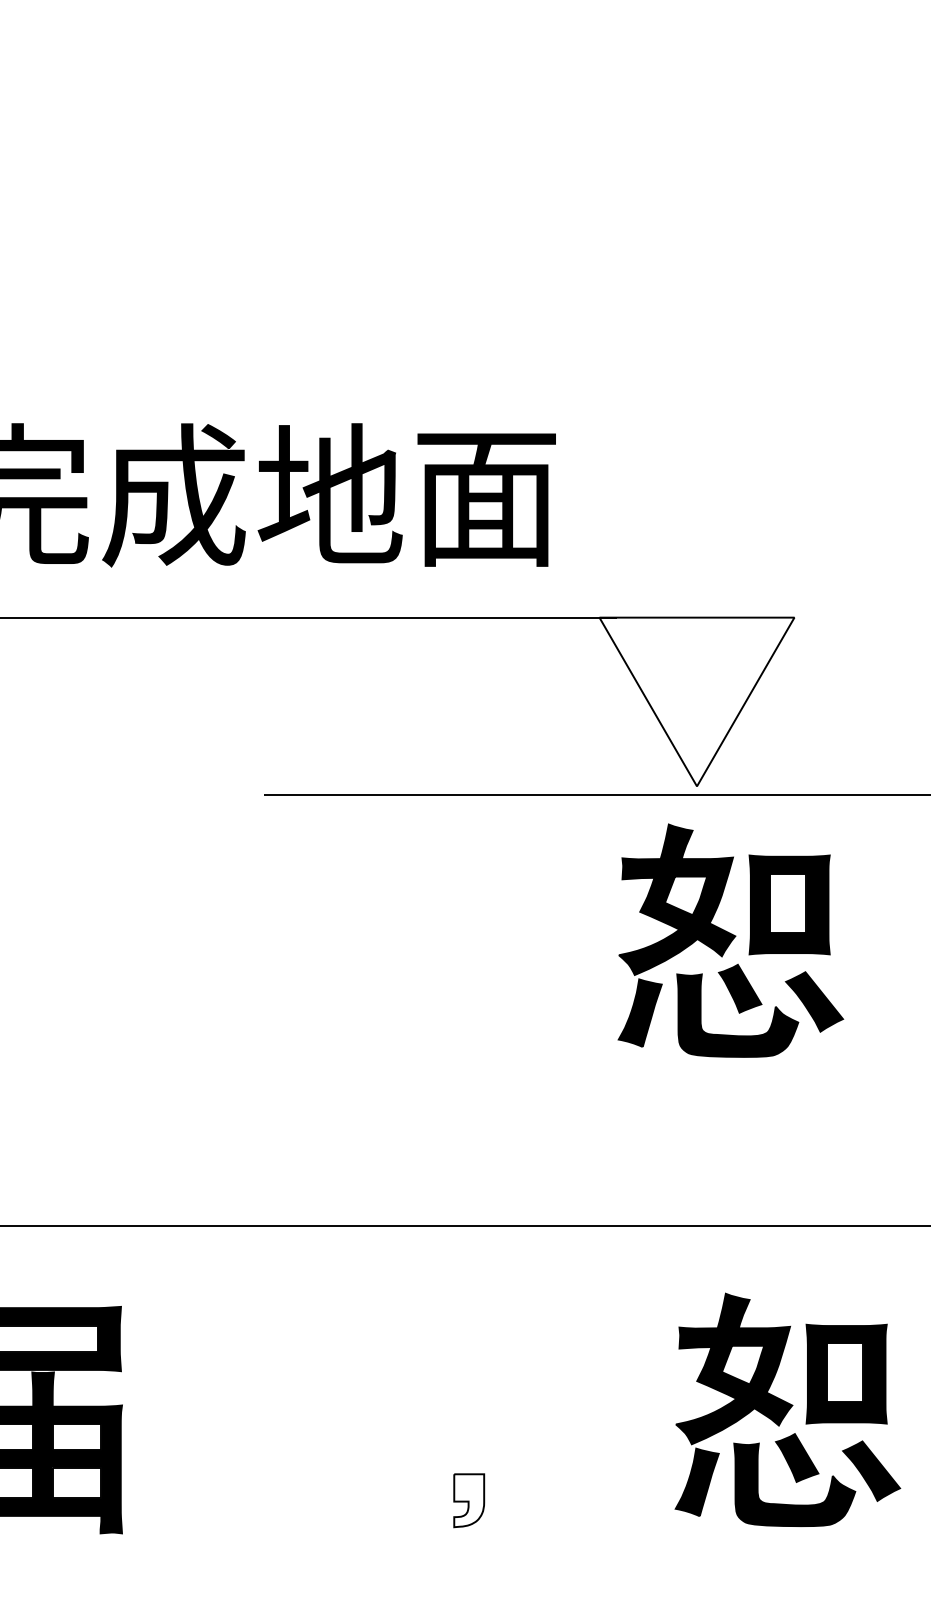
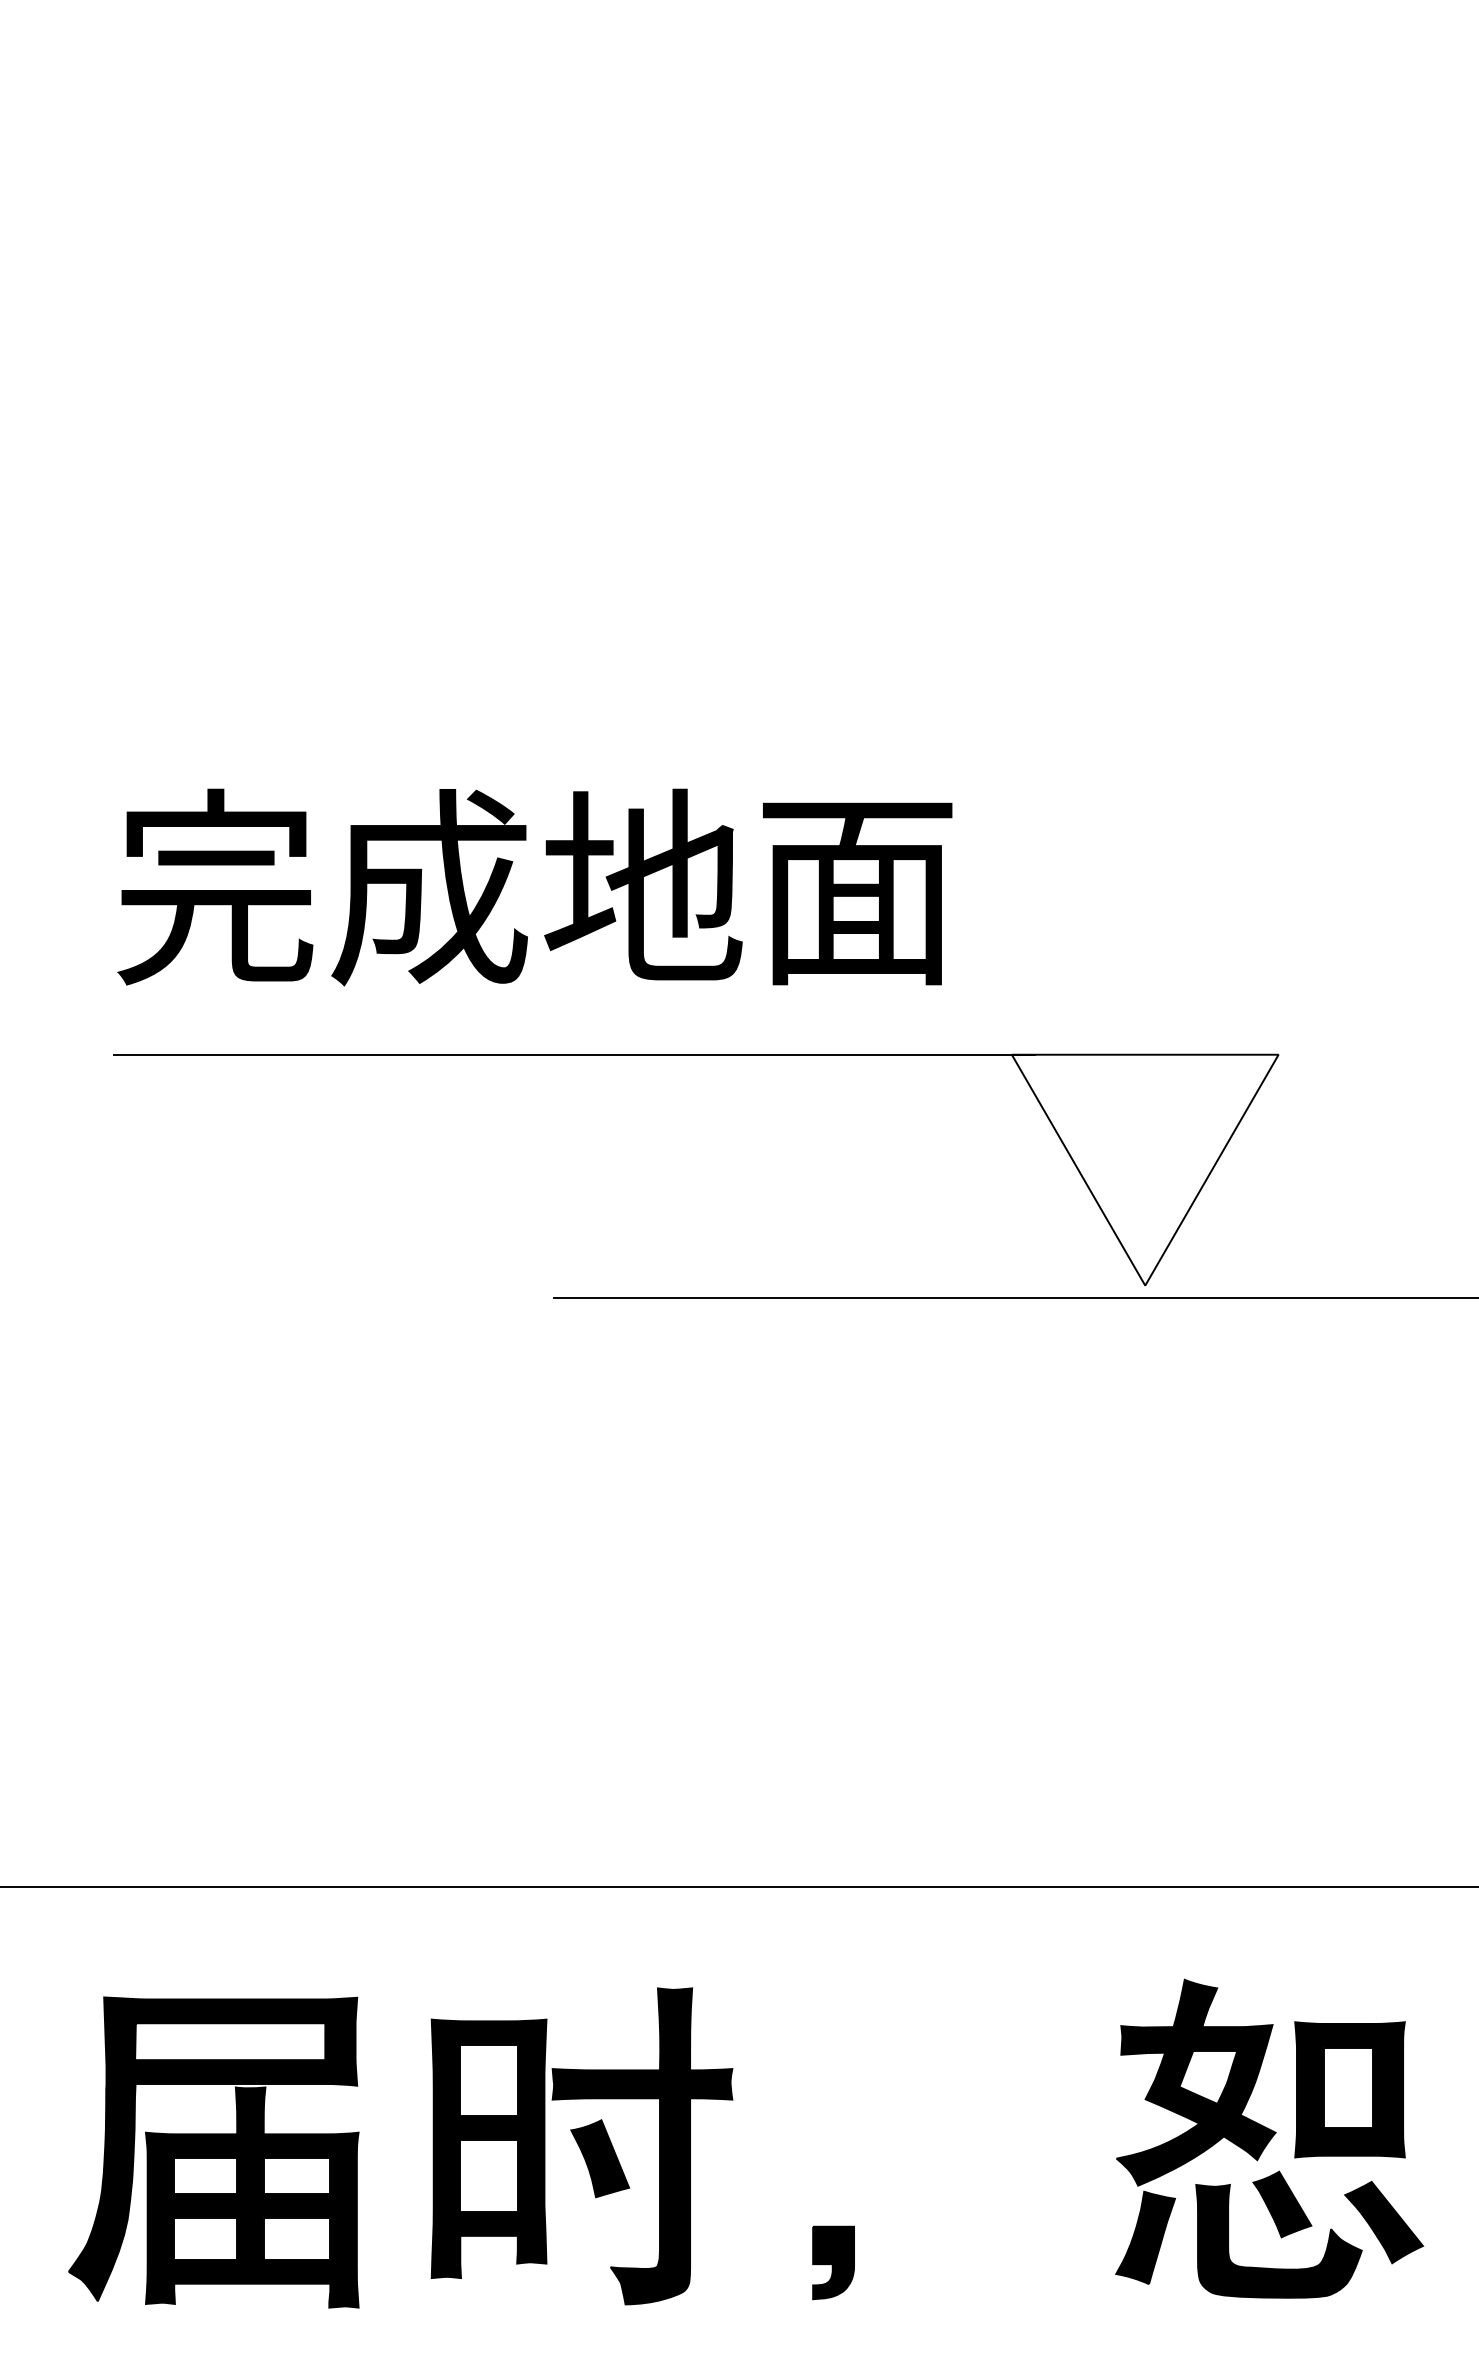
part: (730, 940) -> (1191, 1496), removed
part: (284, 1415) -> (581, 2146), added
fill: (469, 1500) -> (833, 2262), added

